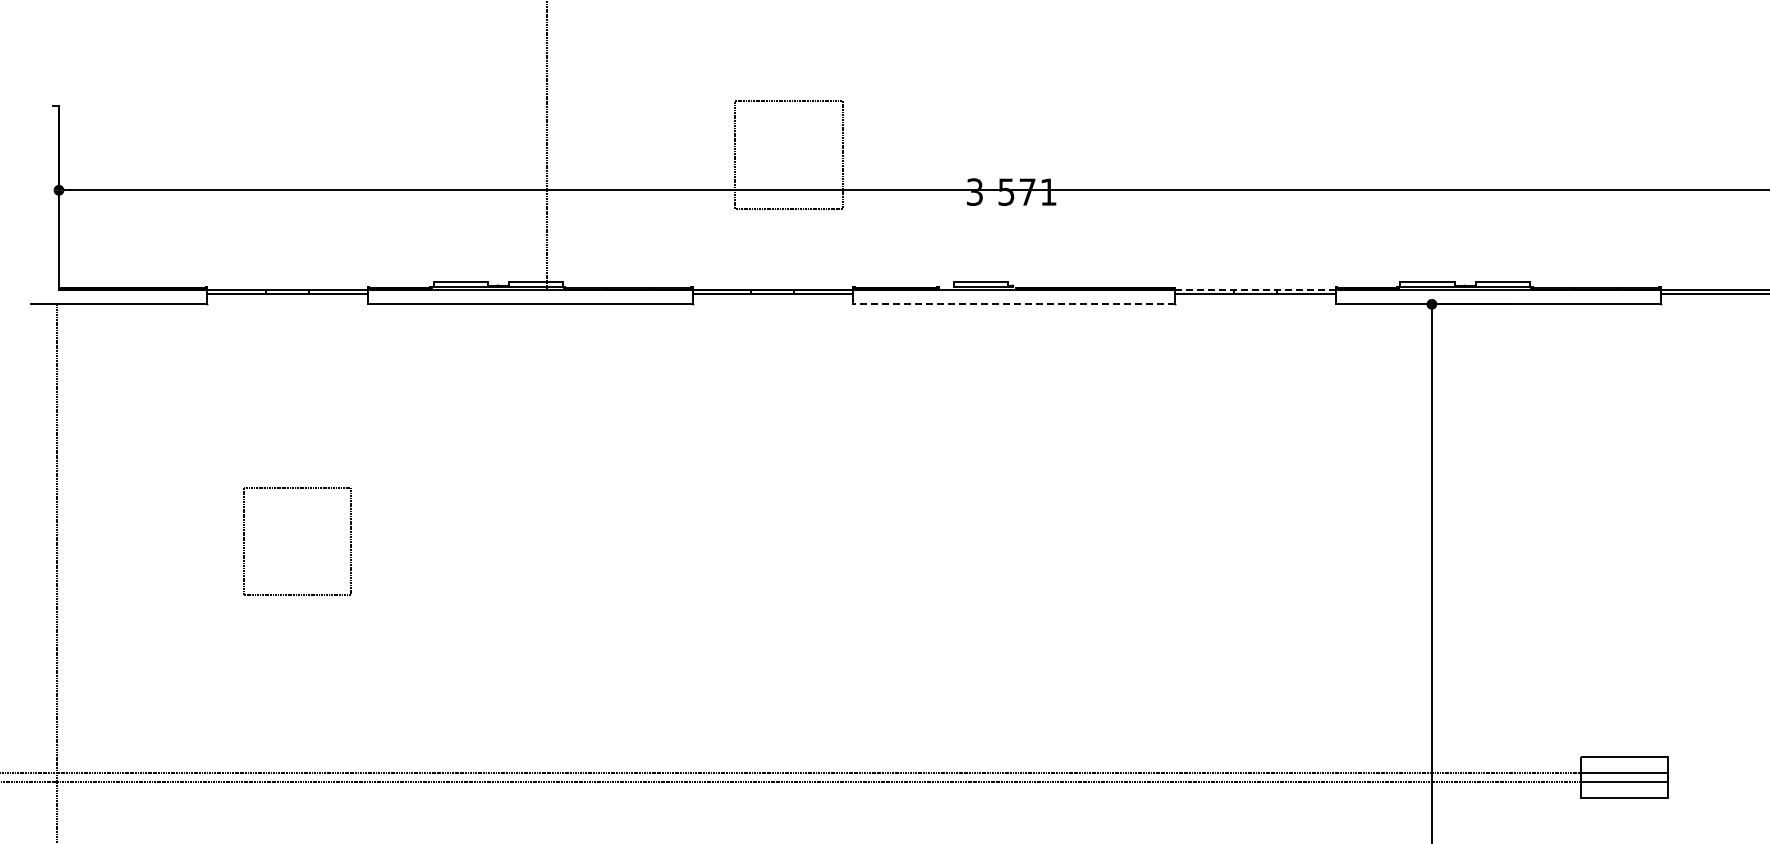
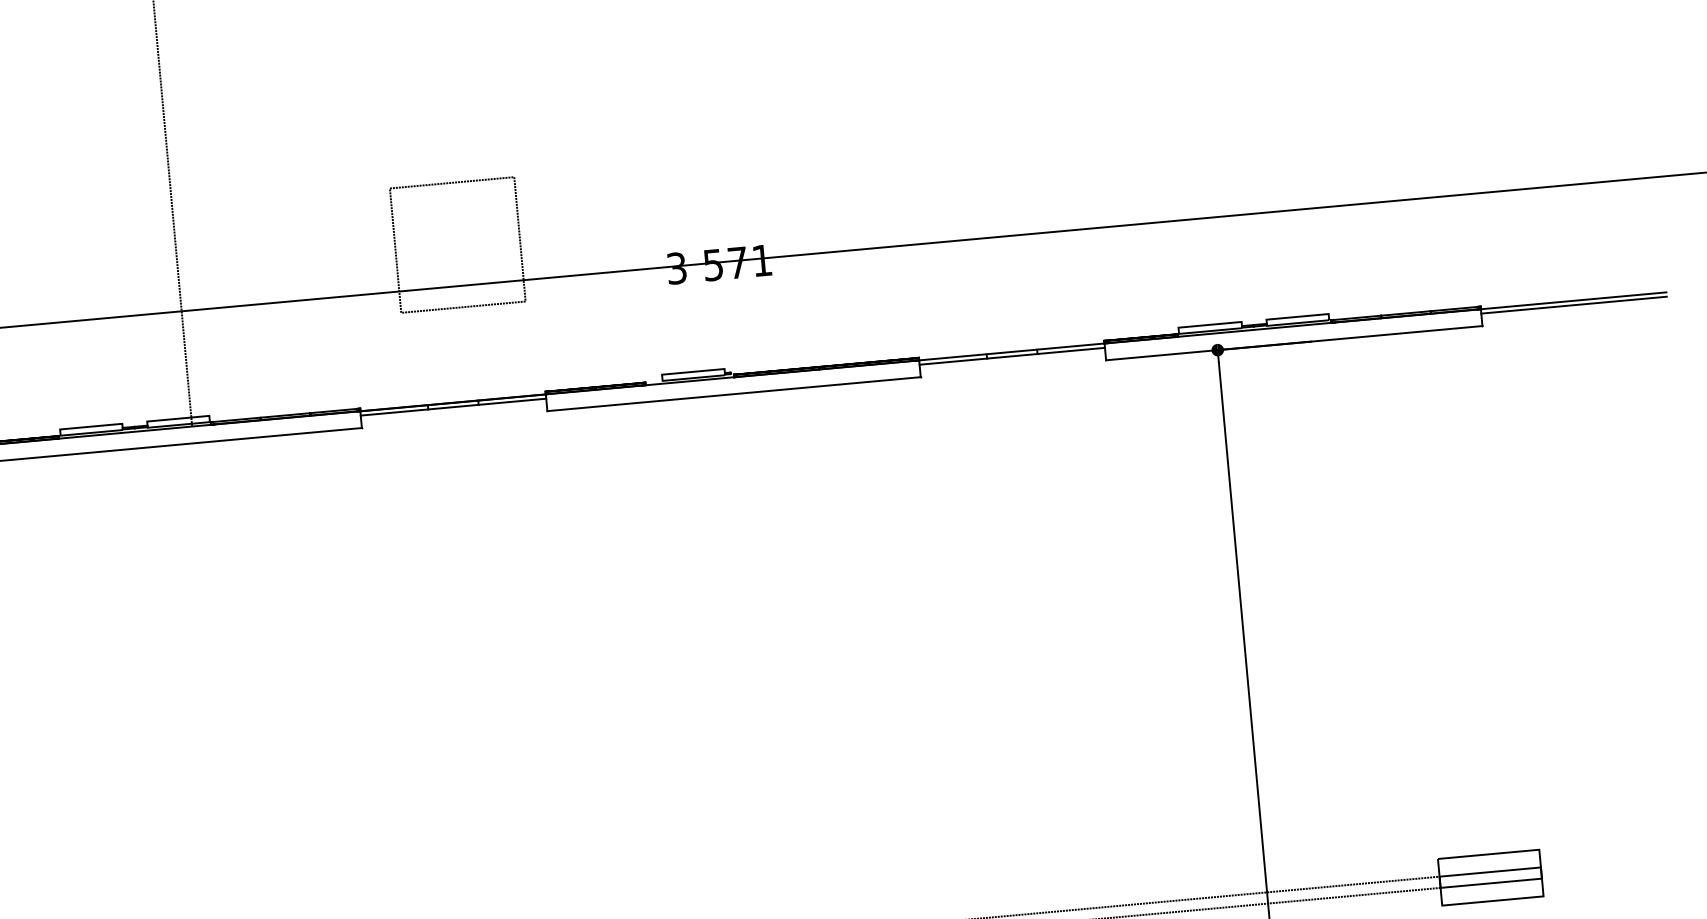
line: (1255, 289) -> (1011, 351), dashed -> solid
line: (1013, 304) -> (733, 394), dashed -> solid

